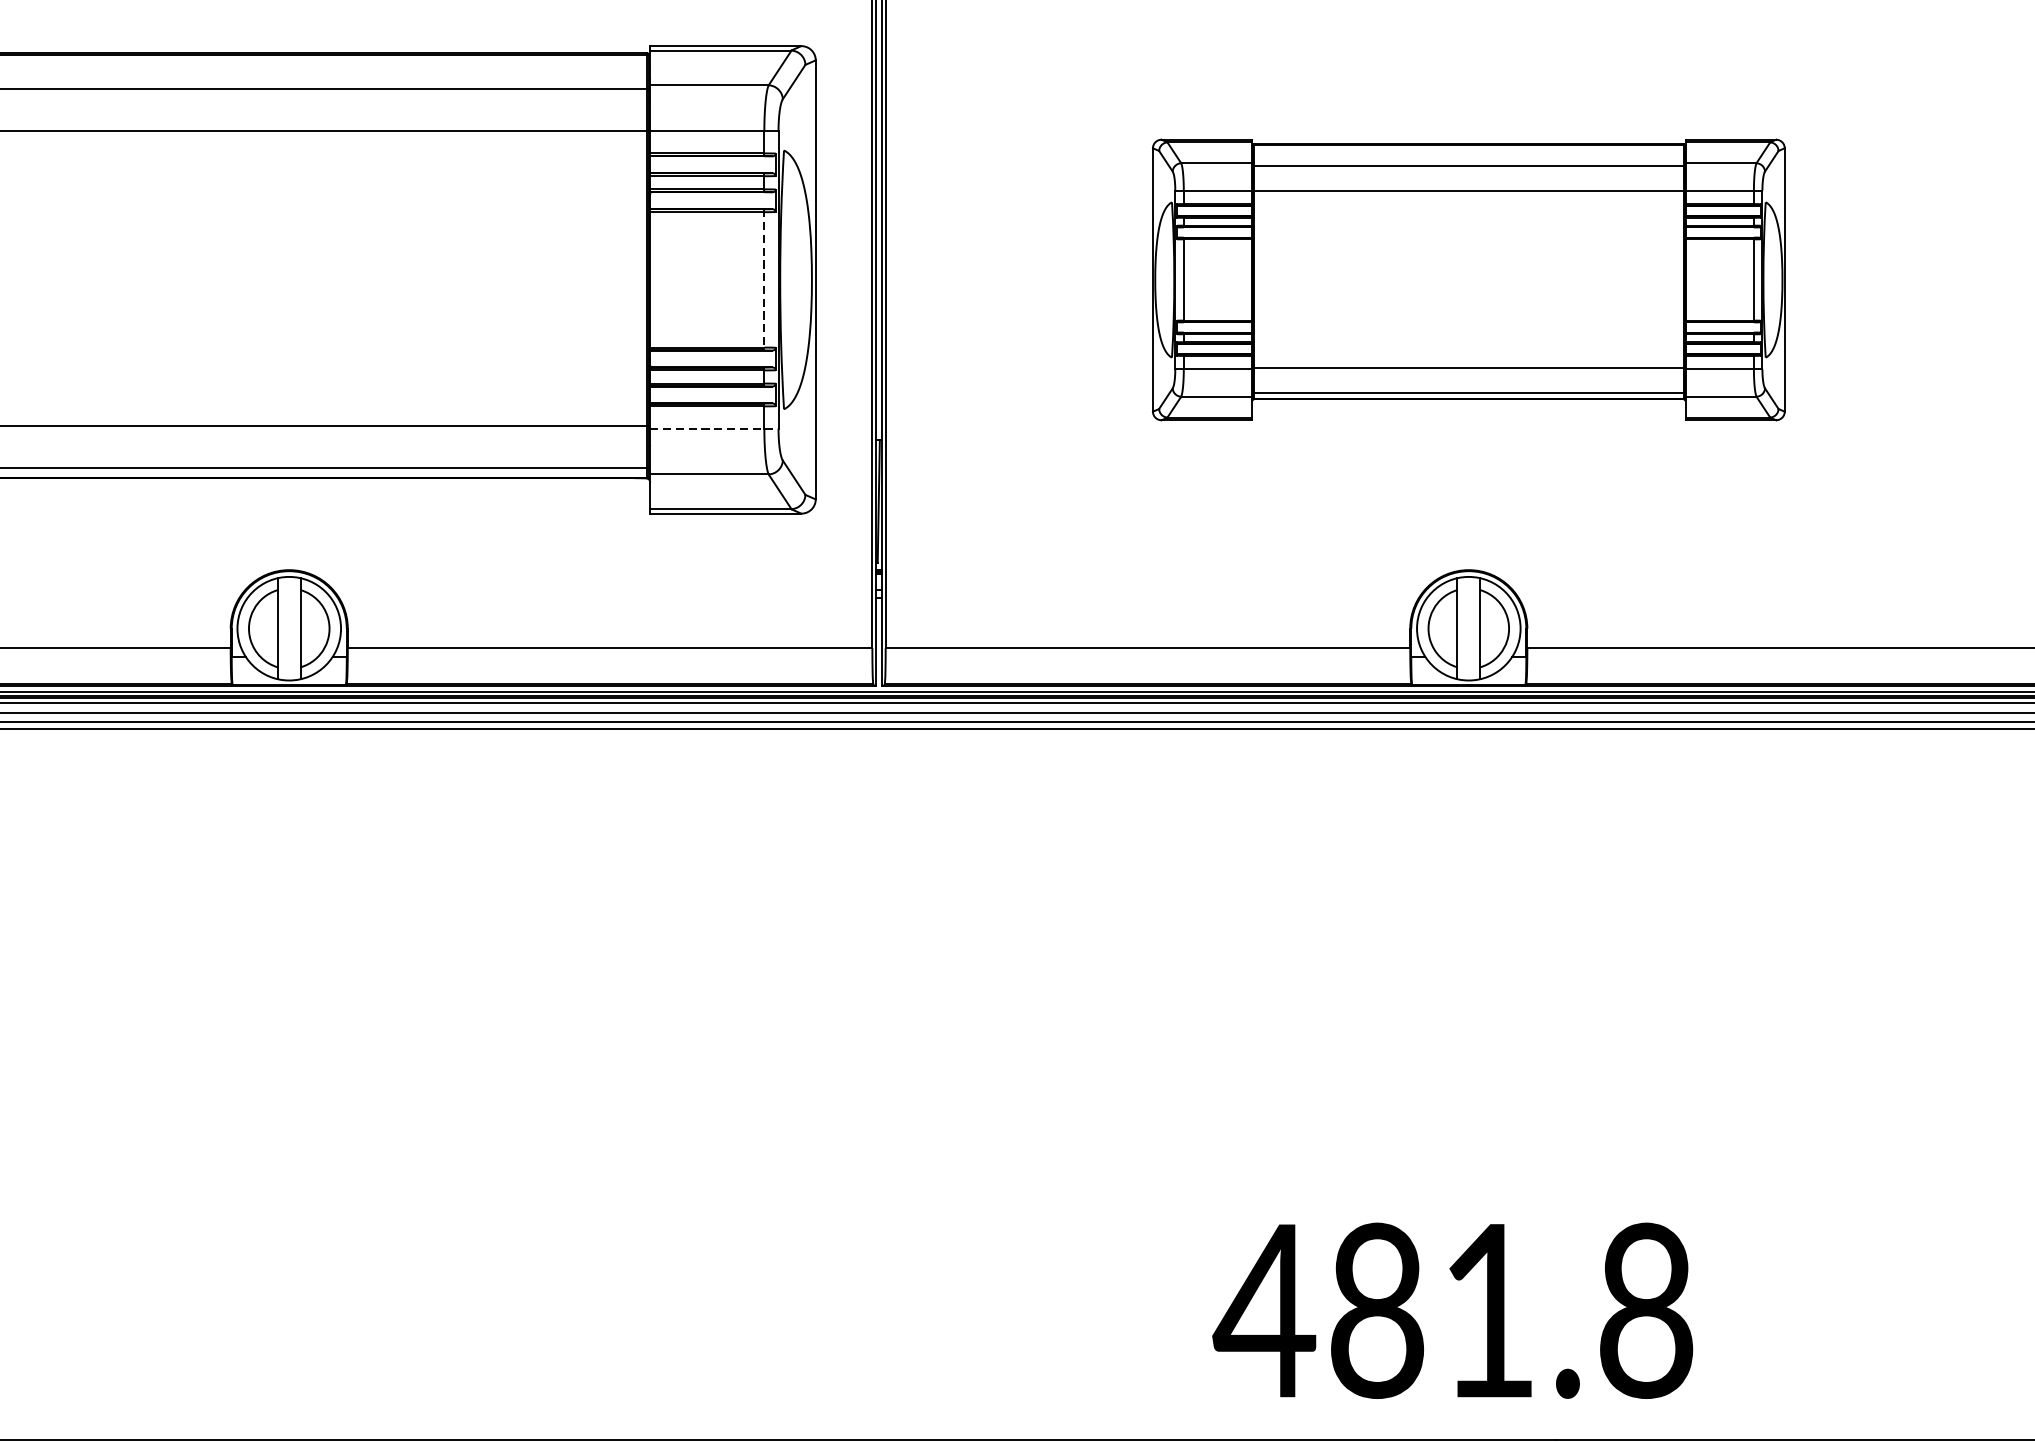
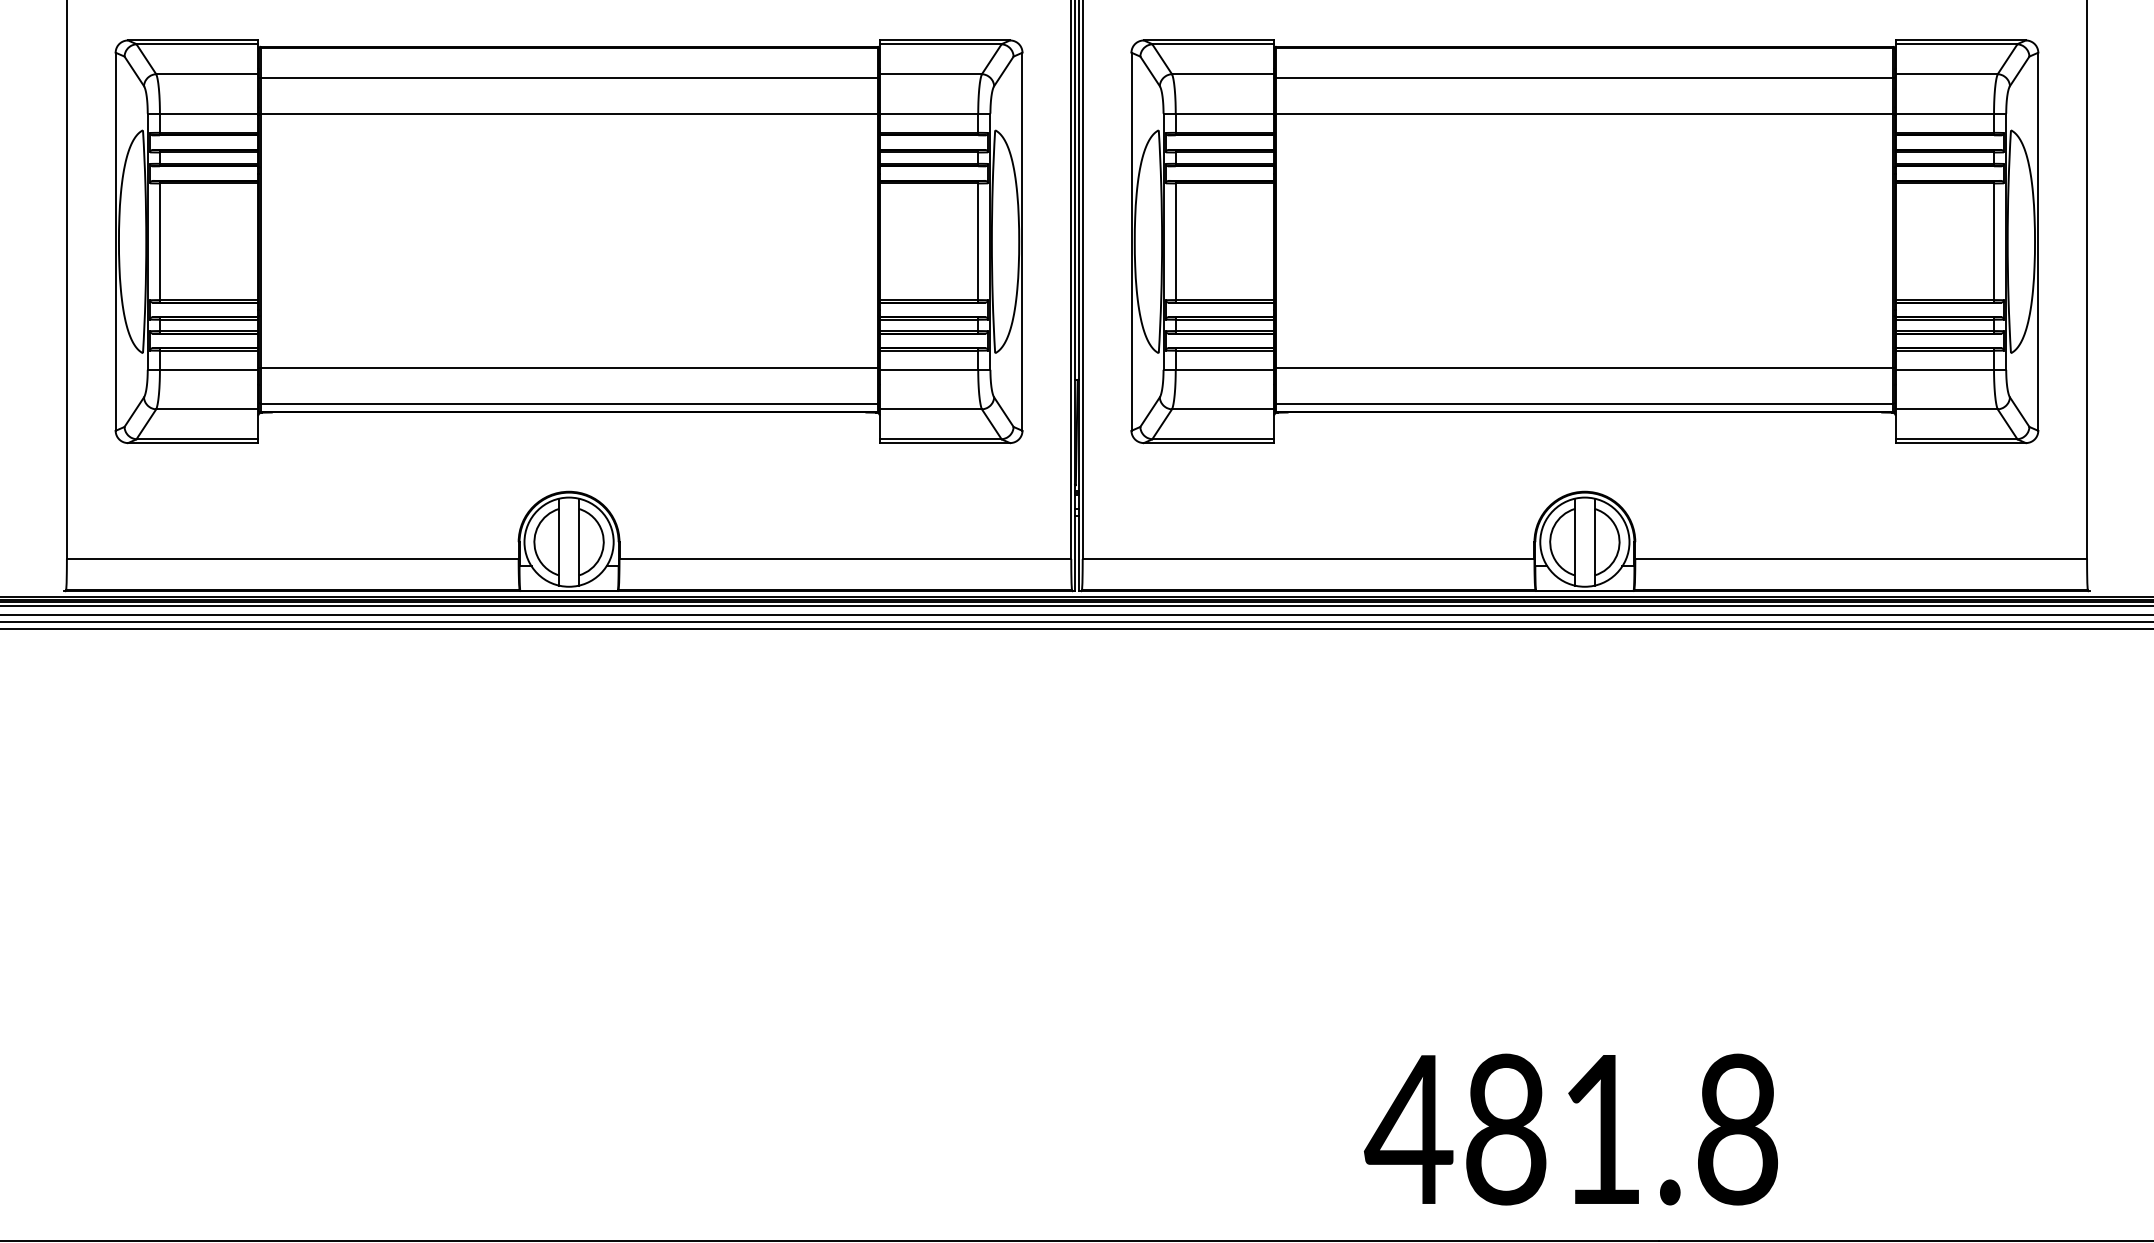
line: (764, 279) -> (978, 241), dashed -> solid
part: (1468, 279) -> (1584, 241), size x1.67
line: (714, 428) -> (935, 369), dashed -> solid

